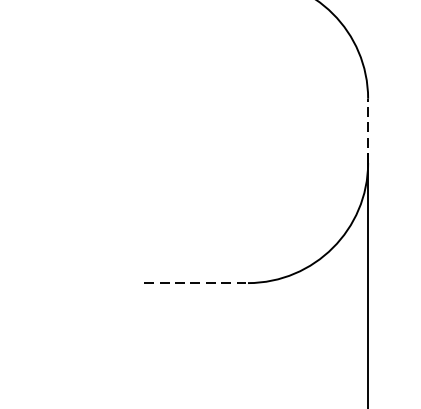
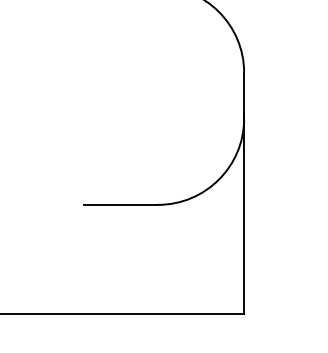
line: (368, 130) -> (244, 95), dashed -> solid
line: (196, 282) -> (121, 204), dashed -> solid

